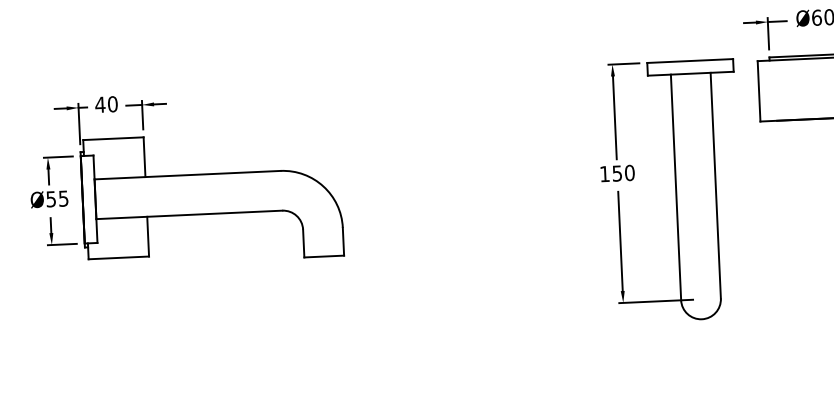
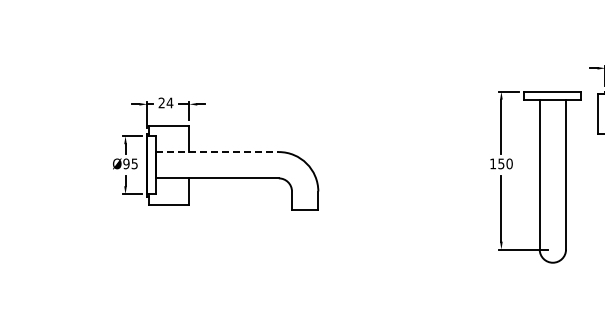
text: (105, 103) -> (165, 102), 40 -> 24
line: (187, 175) -> (217, 152), solid -> dashed
text: (51, 198) -> (126, 163), Ø55 -> Ø95

